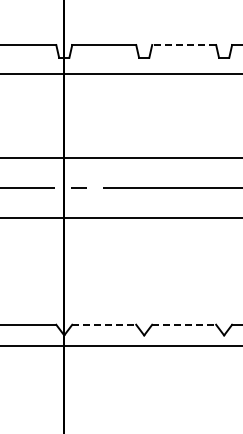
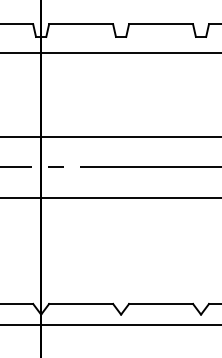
line: (184, 45) -> (161, 24), dashed -> solid
line: (104, 324) -> (81, 303), dashed -> solid
line: (184, 324) -> (161, 303), dashed -> solid

